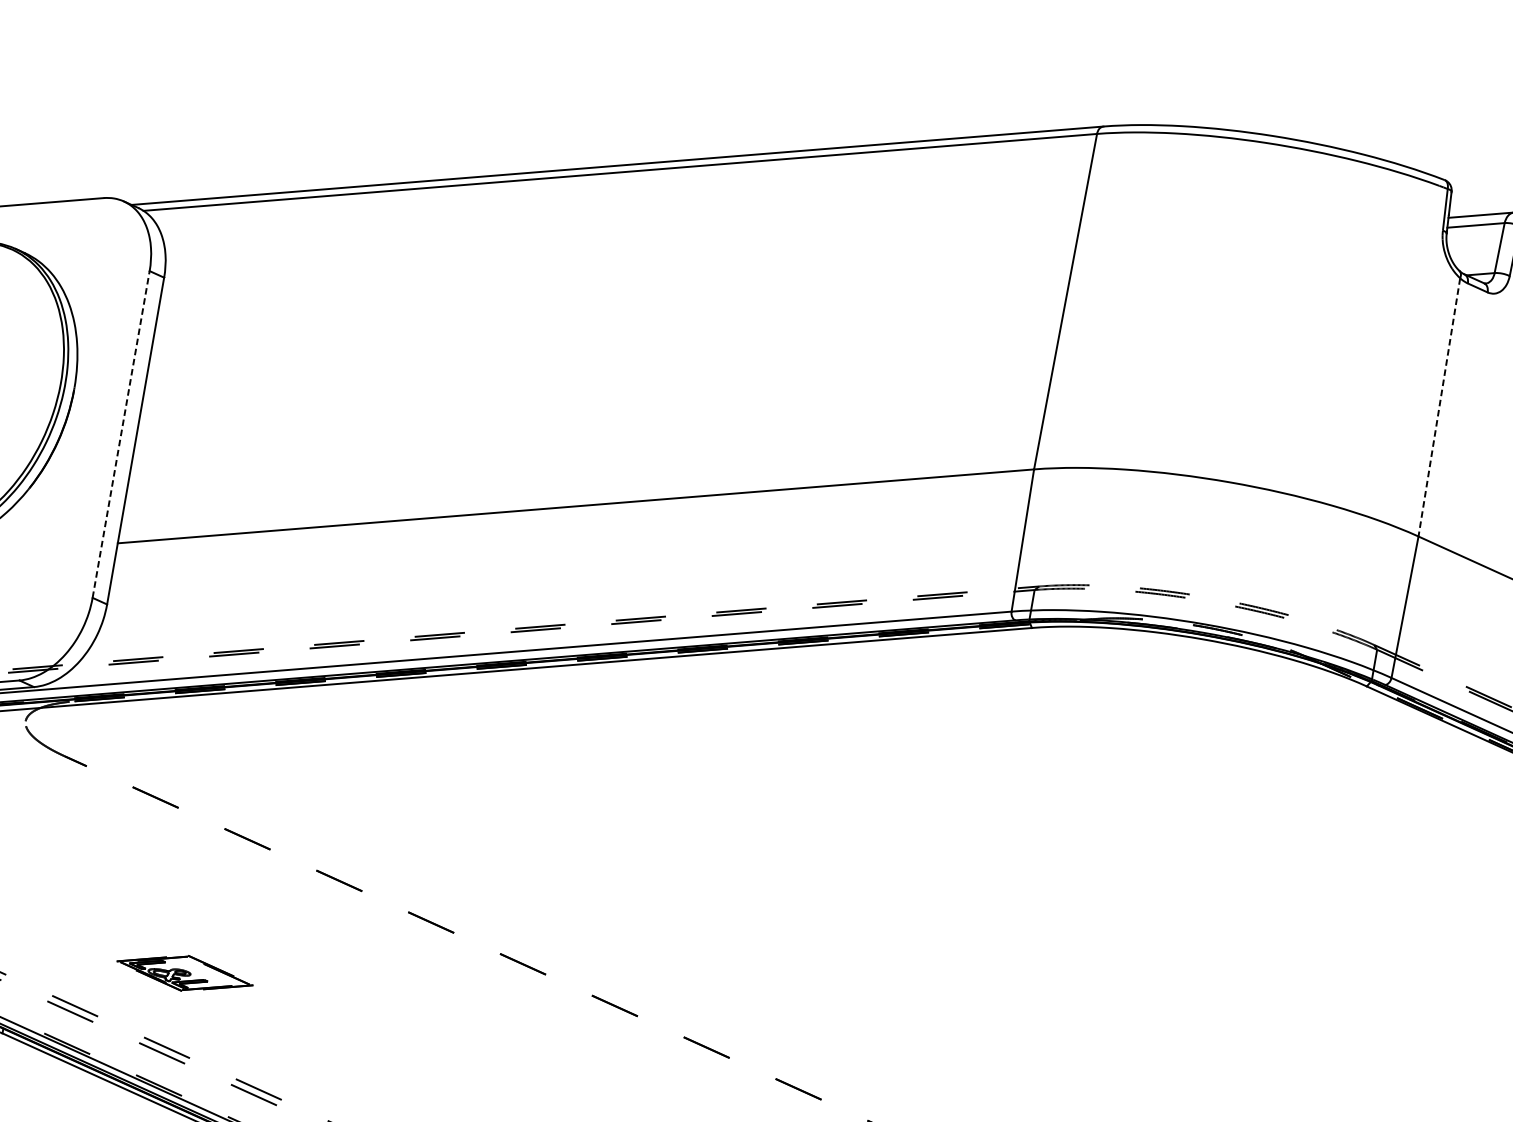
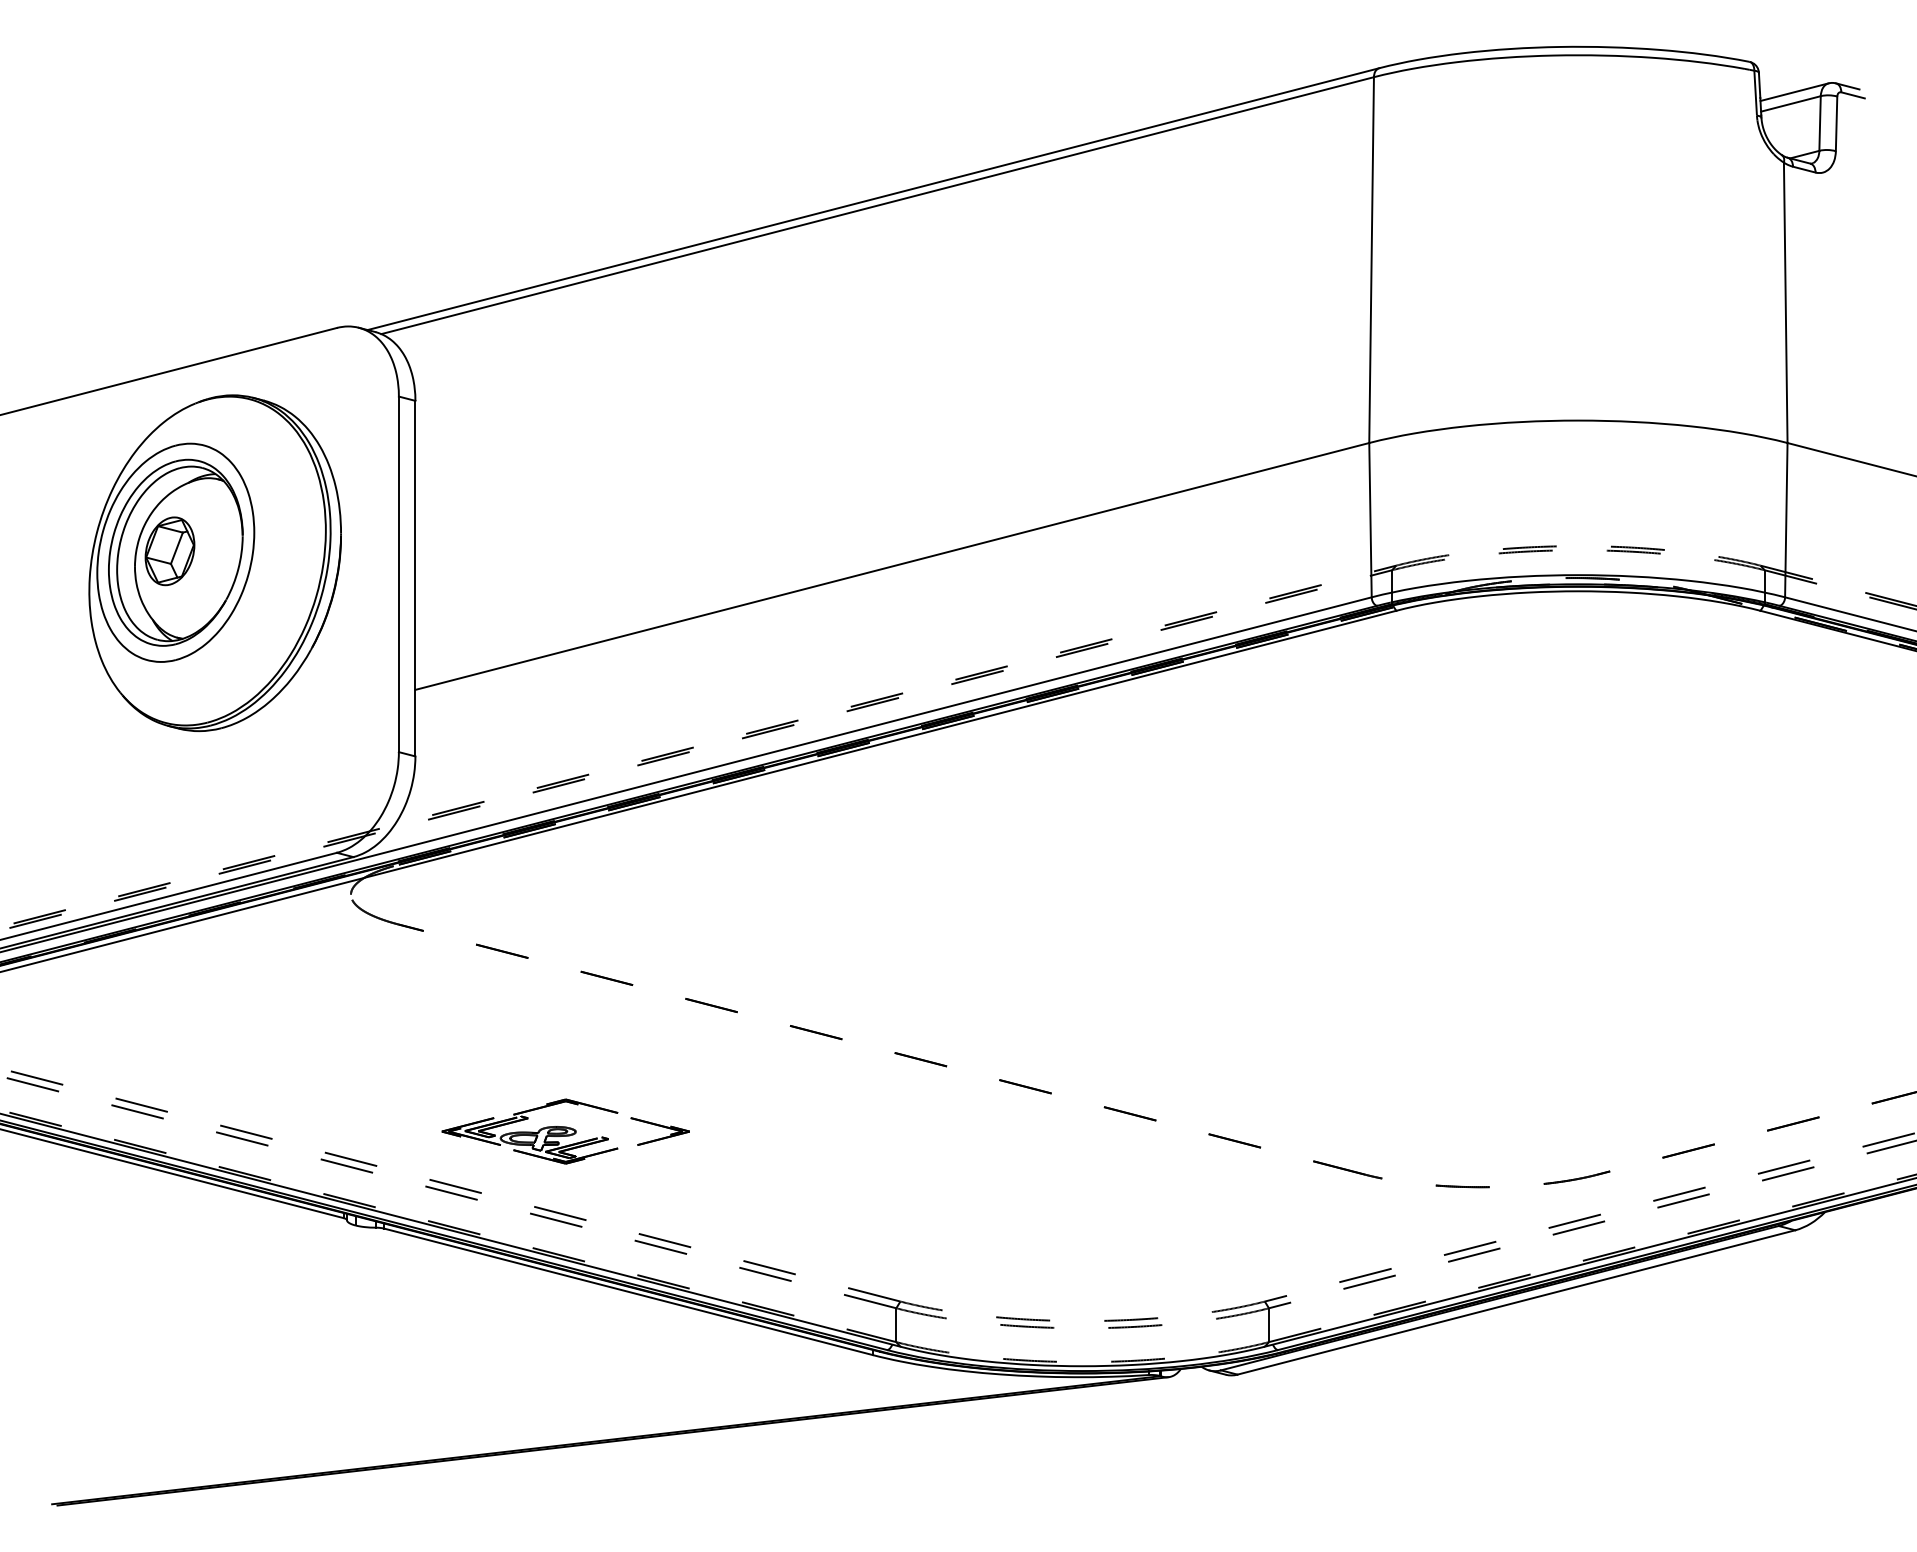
line: (1439, 407) -> (1785, 303), dashed -> solid
line: (120, 434) -> (398, 574), dashed -> solid
part: (184, 973) -> (565, 1131), size x1.67

